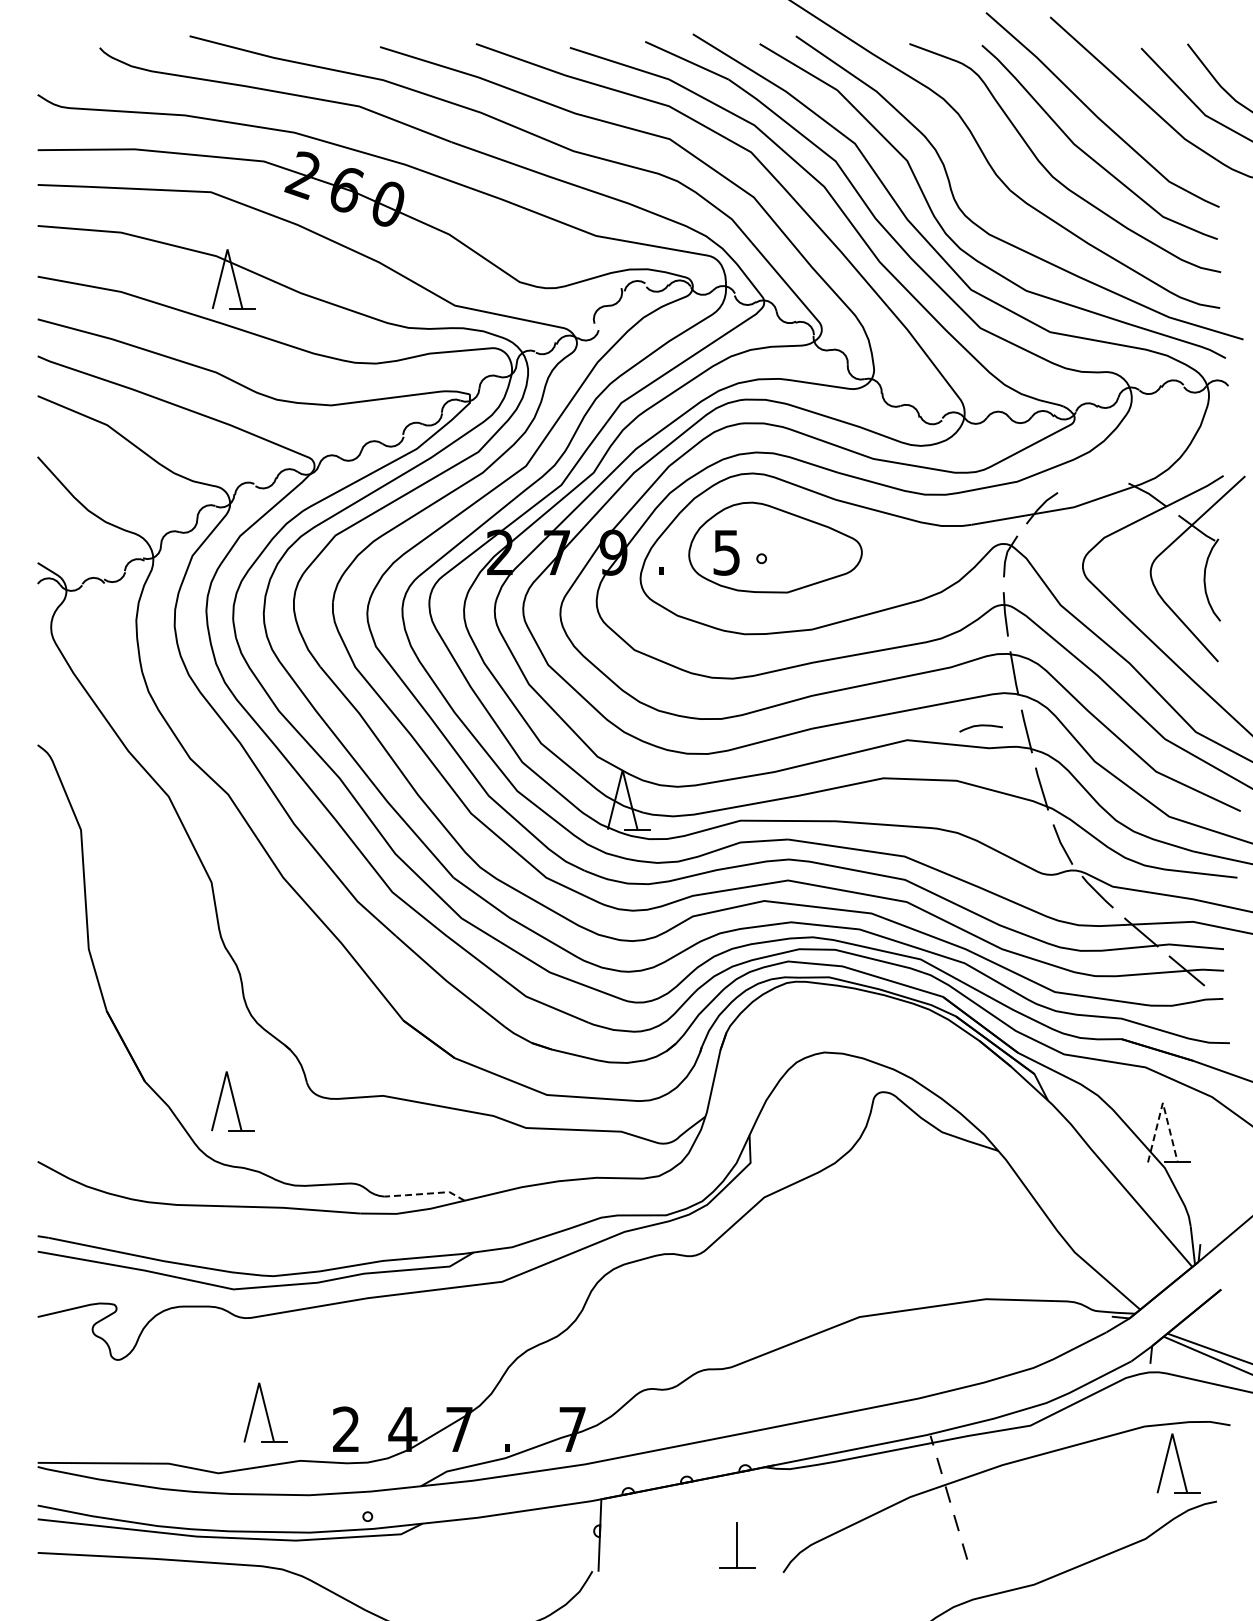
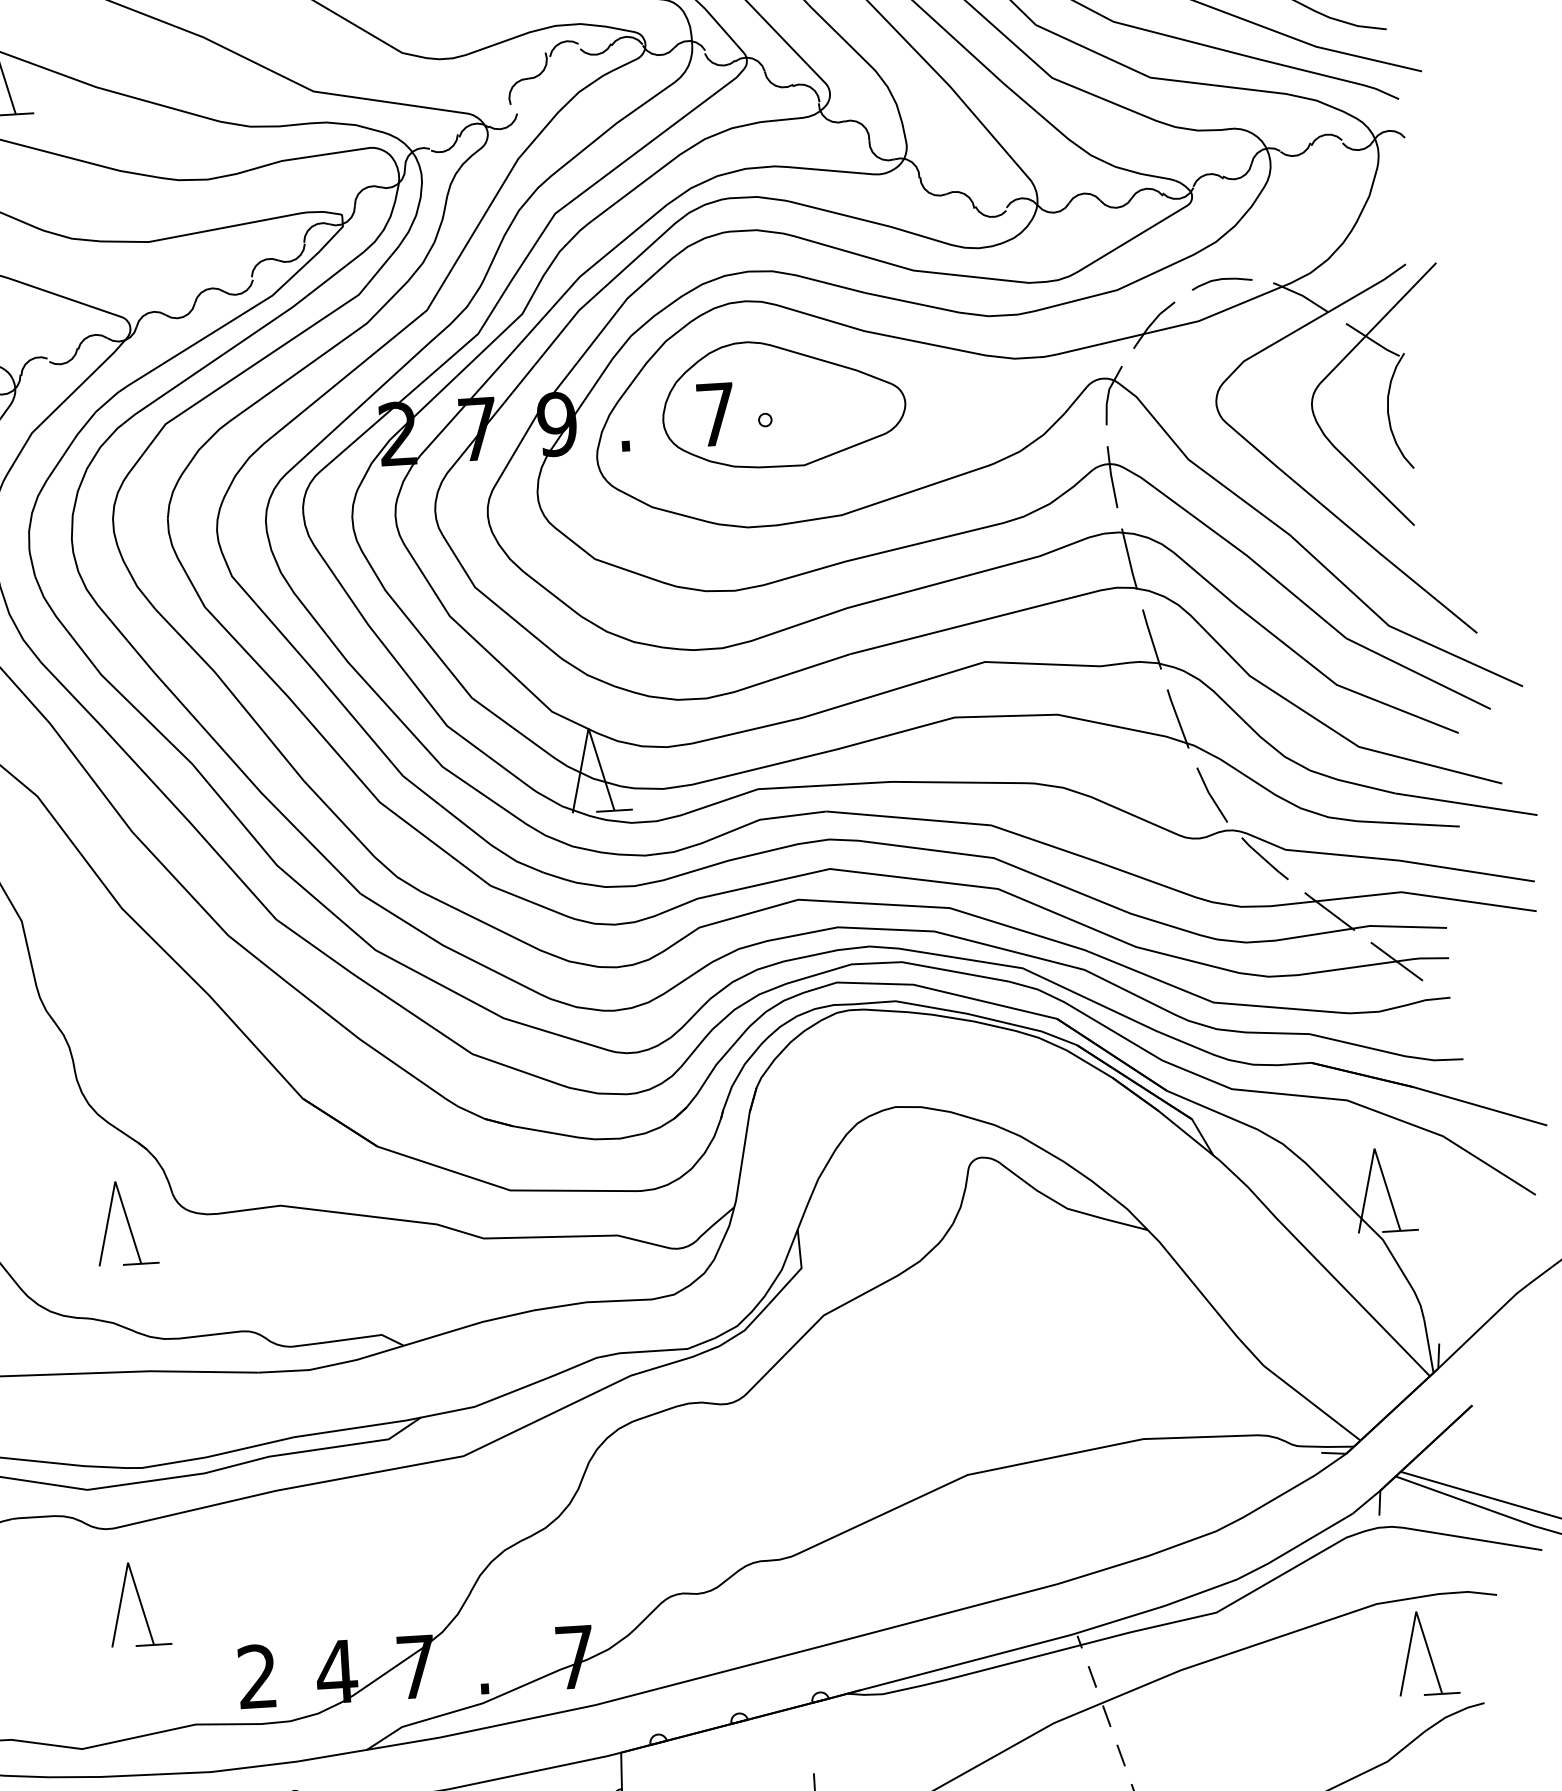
text: (726, 552) -> (715, 414), 5 -> 7
curve: (980, 726) -> (1220, 280), moved
part: (232, 1101) -> (125, 1223), moved
line: (1162, 1102) -> (1373, 1148), dashed -> solid
line: (425, 1193) -> (348, 1338), dashed -> solid
part: (265, 1412) -> (139, 1603), moved

